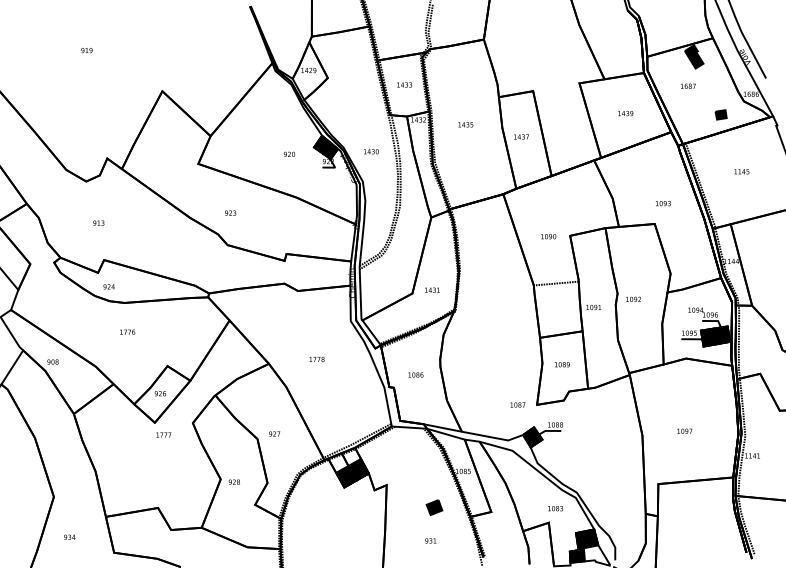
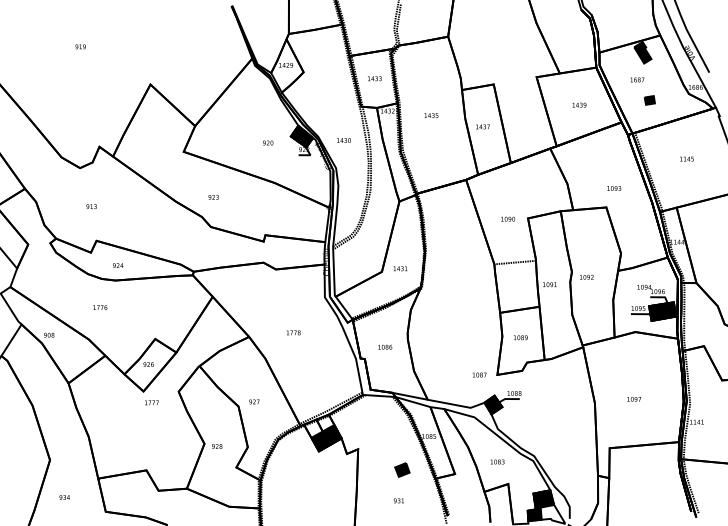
part: (720, 114) -> (649, 100), moved
text: (109, 286) -> (118, 265), moved
text: (127, 332) -> (100, 307), moved
text: (555, 508) -> (497, 461), moved

